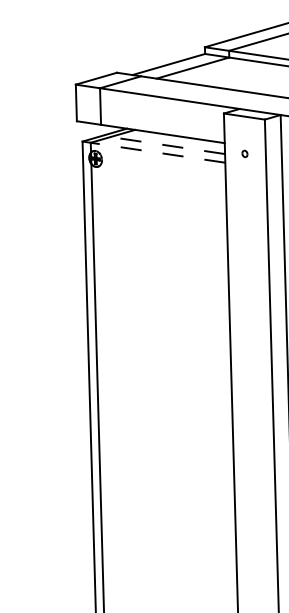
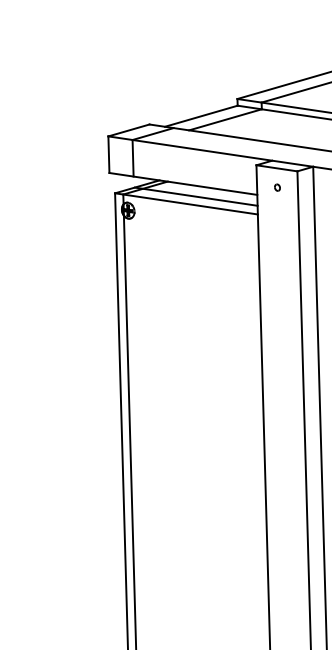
line: (162, 144) -> (195, 196), dashed -> solid
line: (153, 151) -> (186, 203), dashed -> solid
part: (244, 153) -> (277, 187), moved

